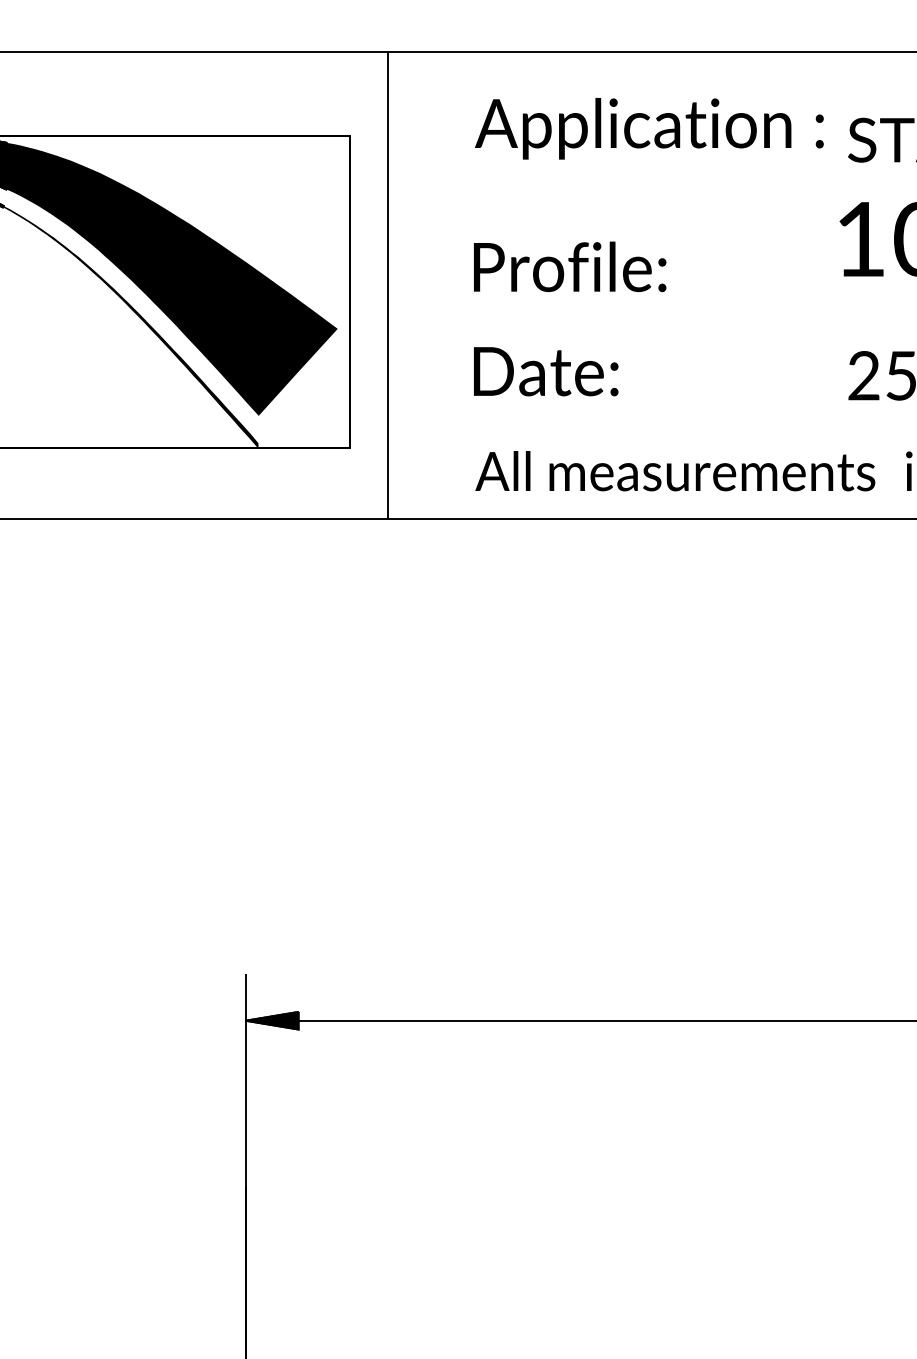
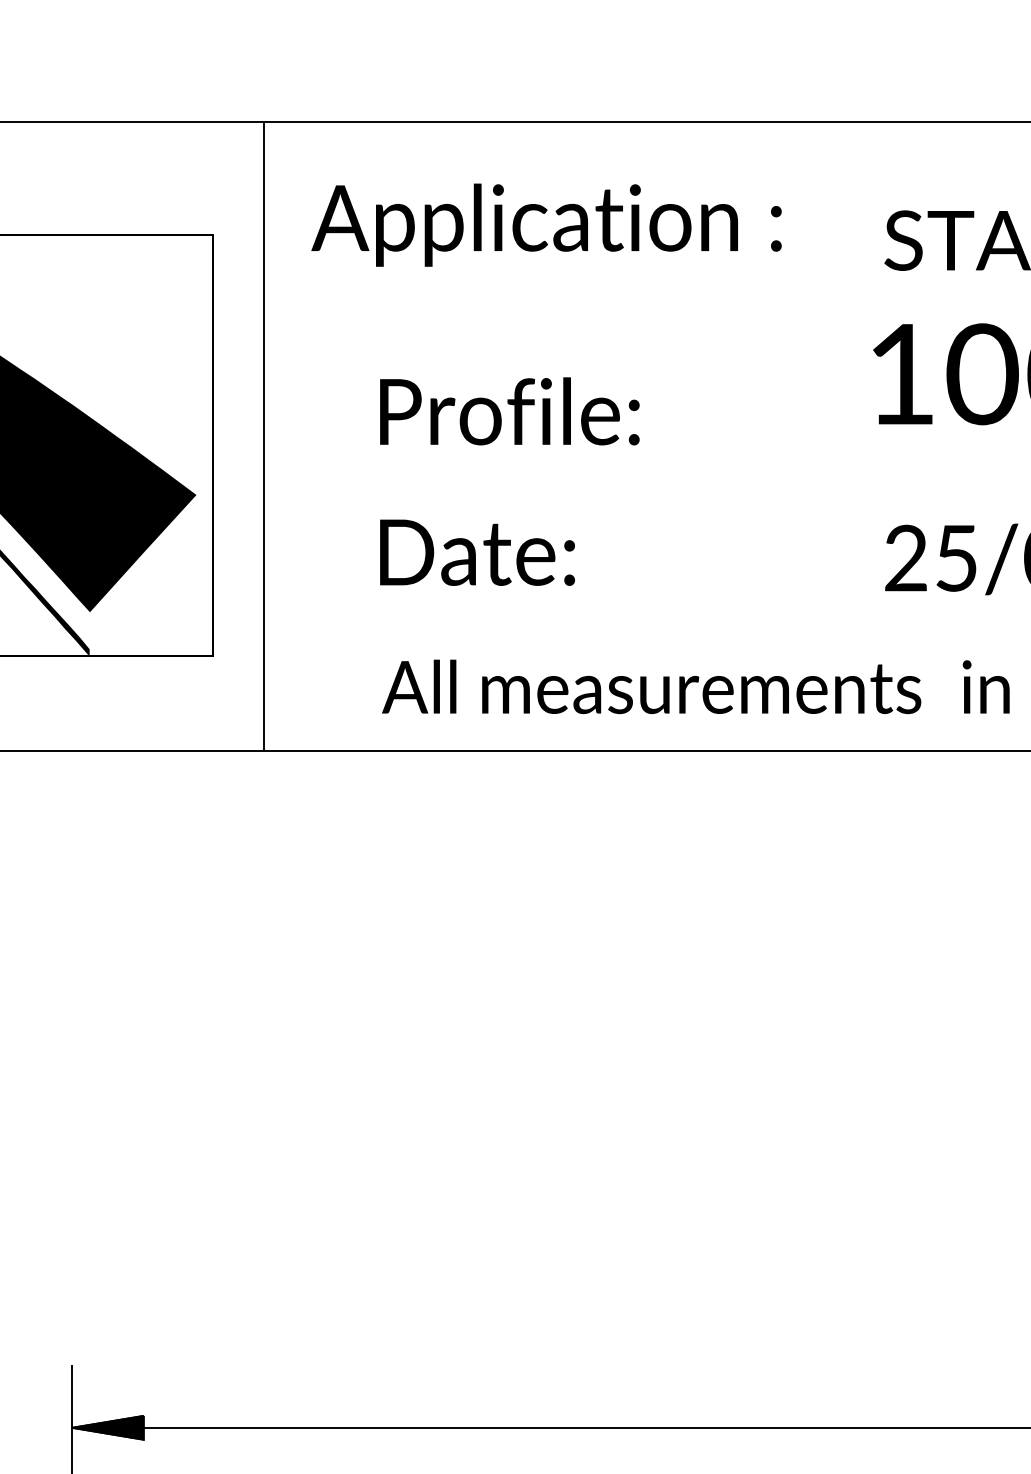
text: (649, 128) -> (546, 224), moved

